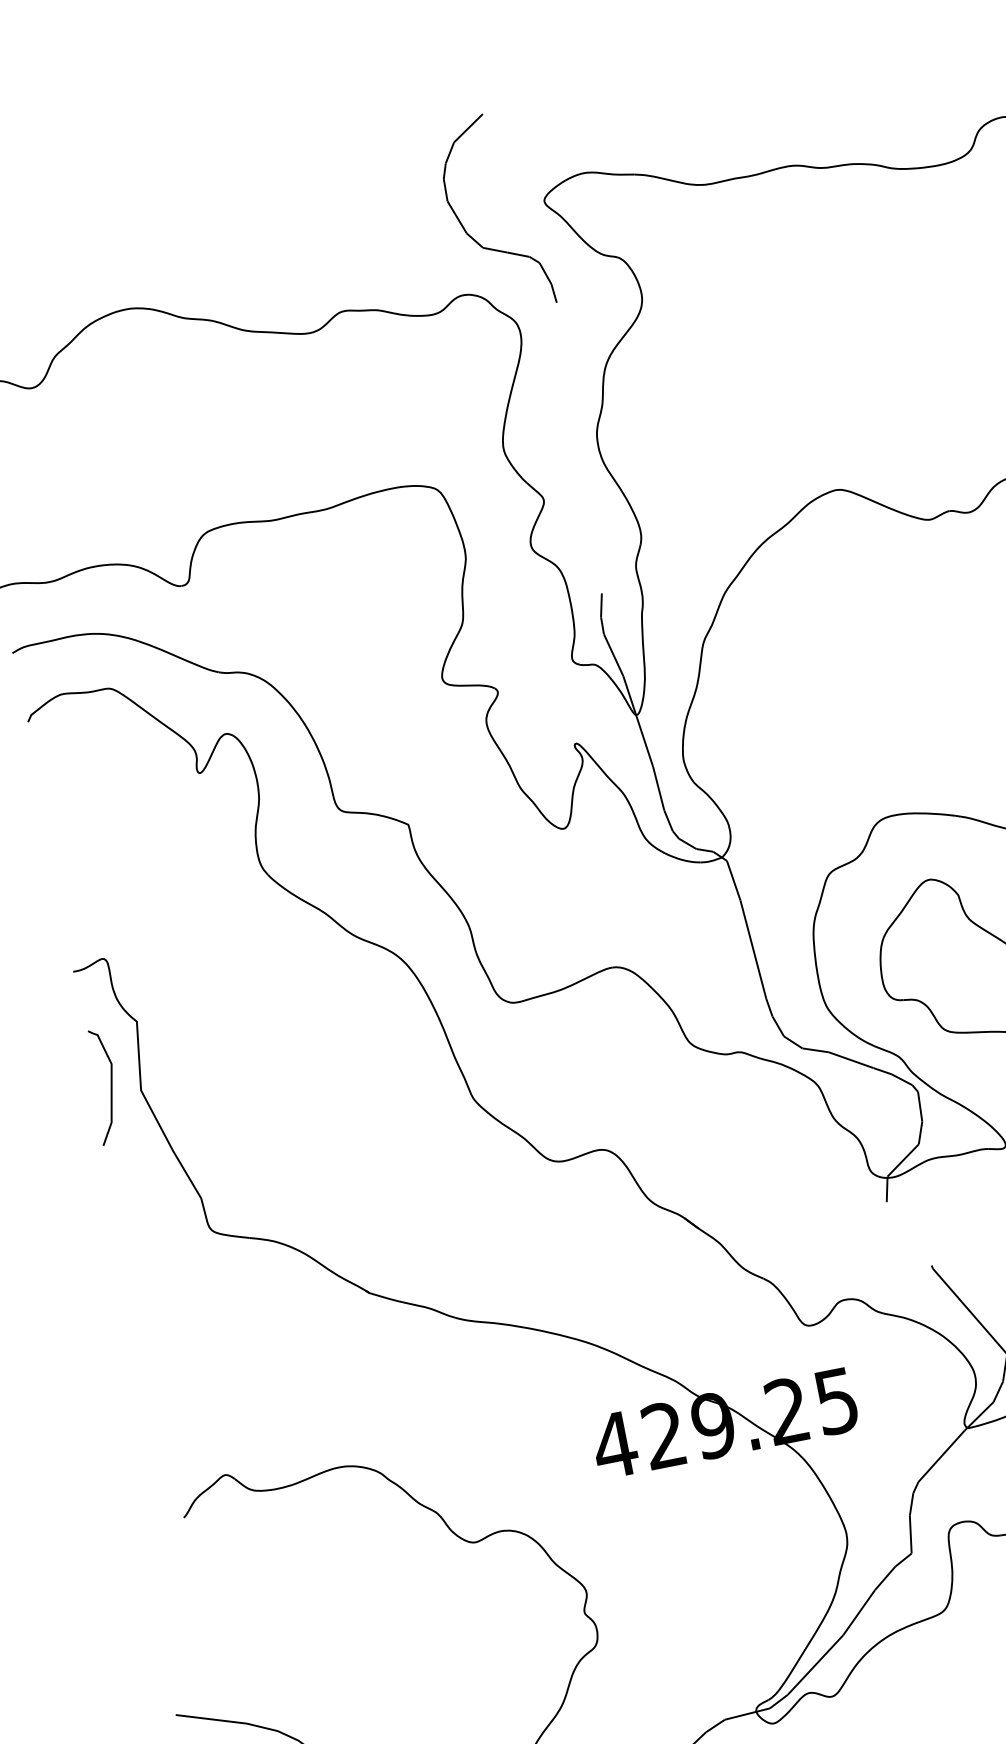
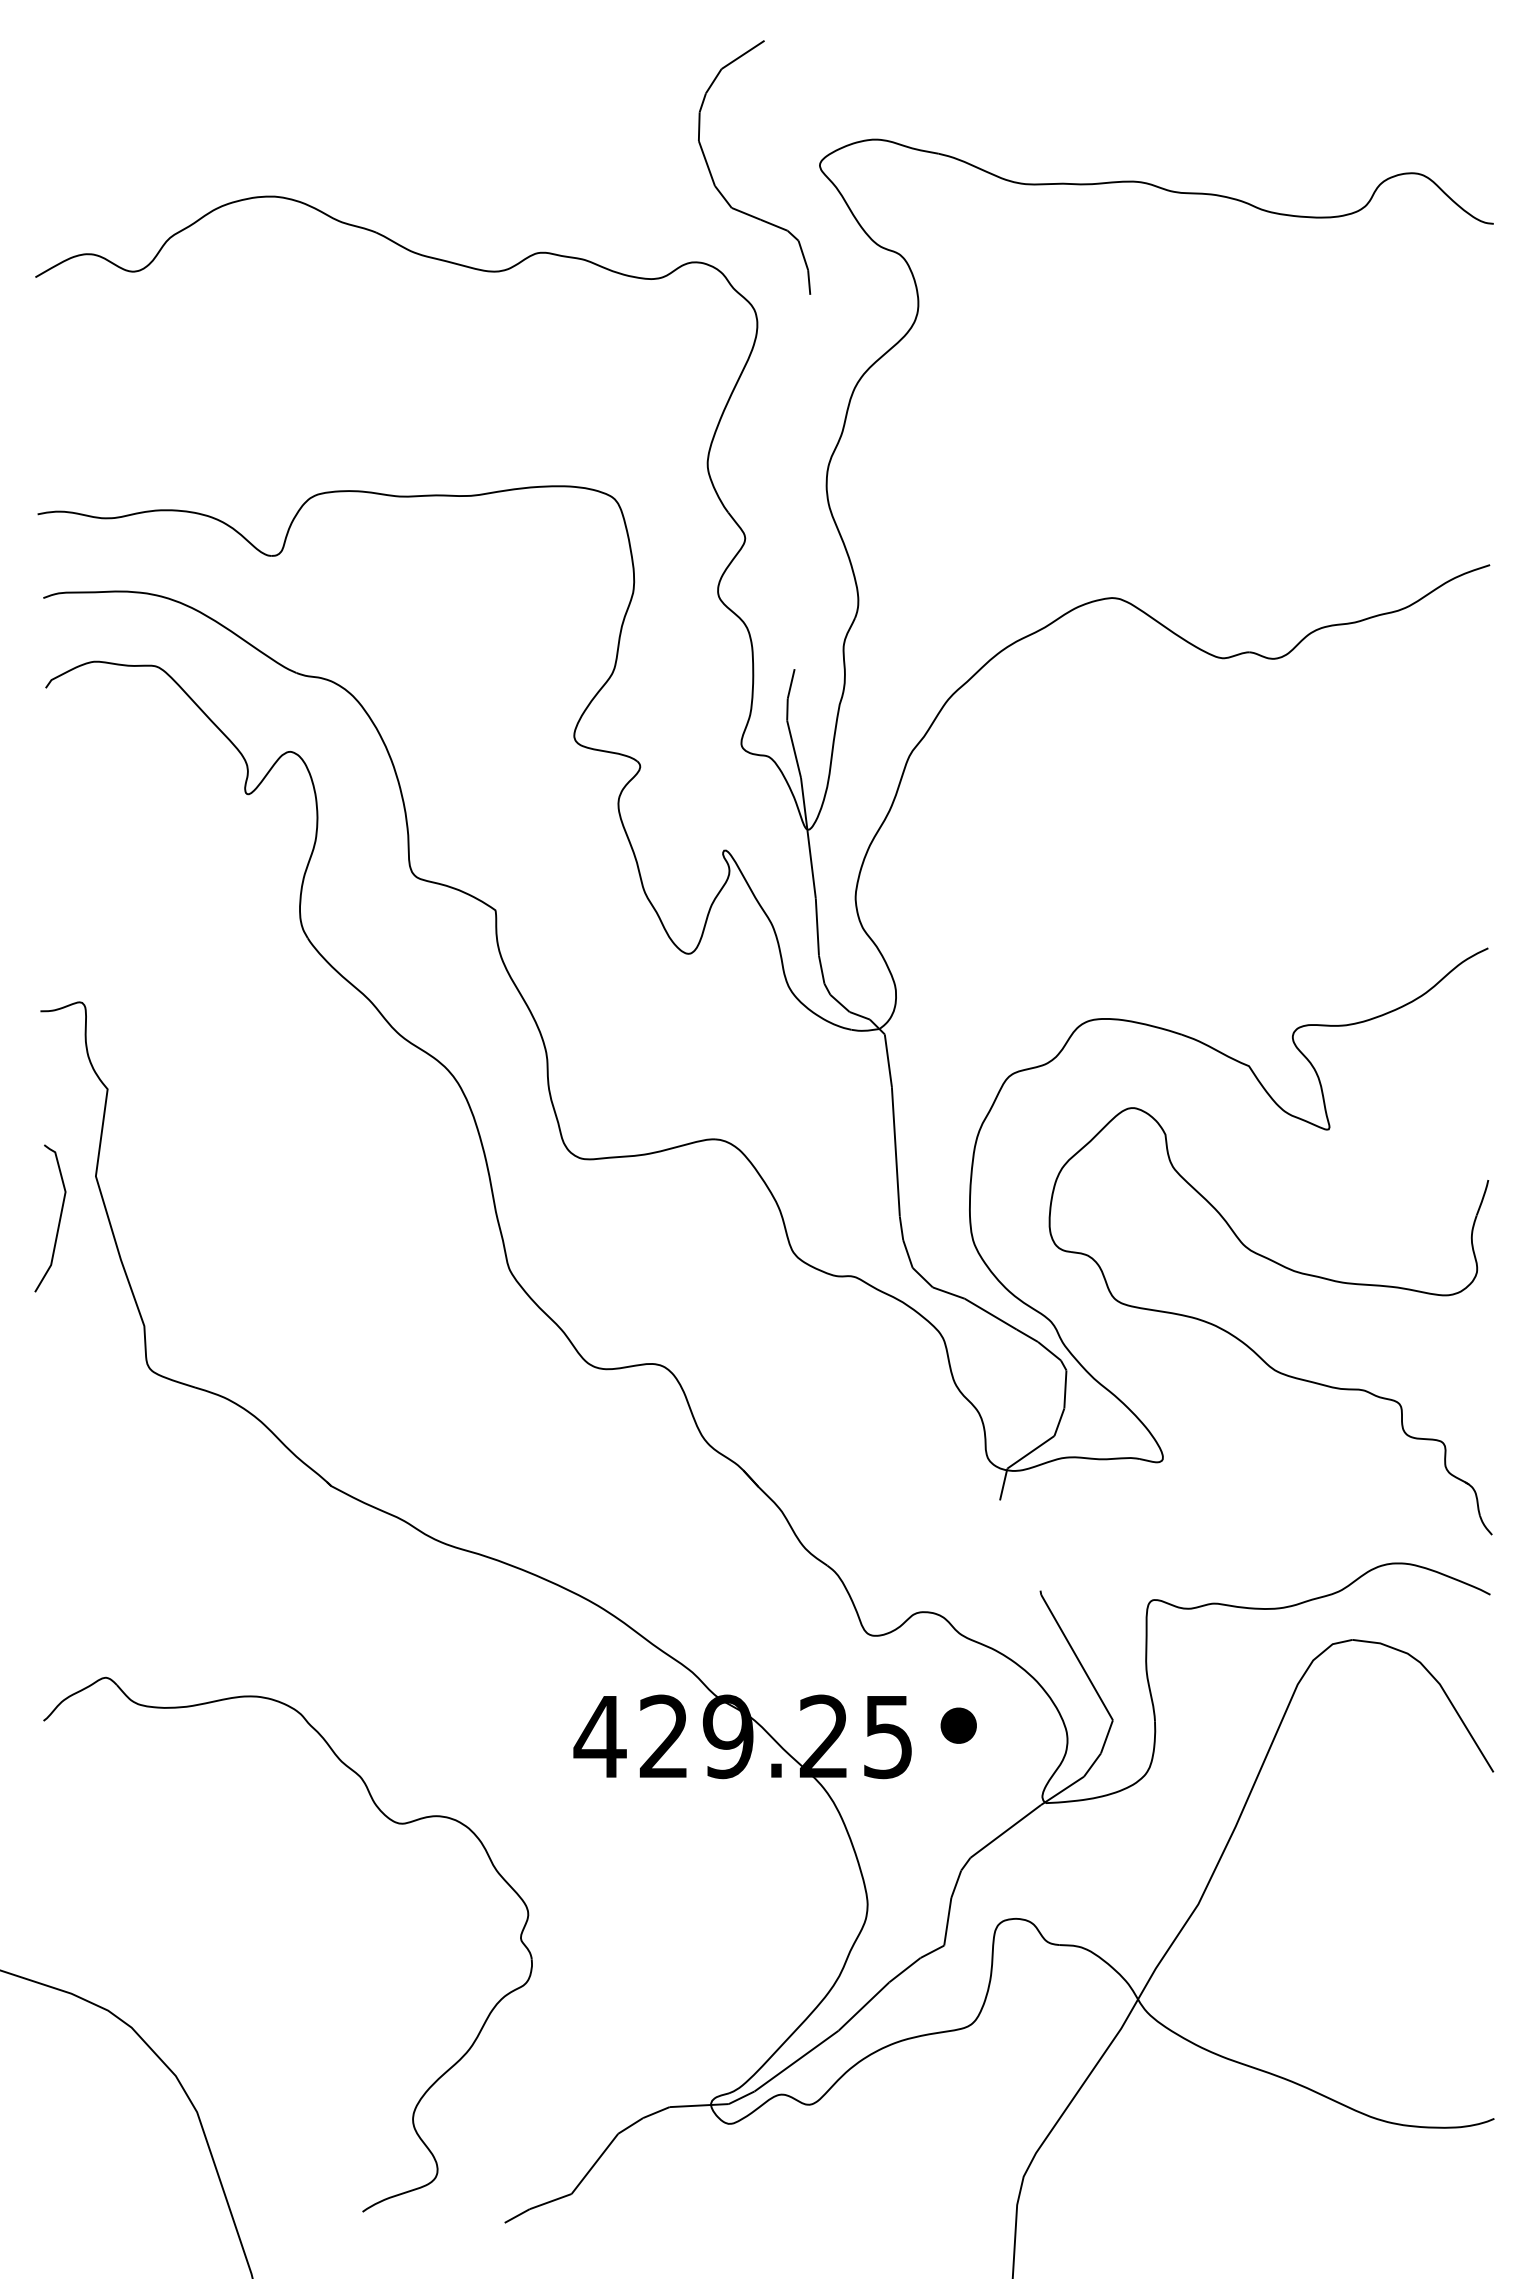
curve: (110, 1087) -> (58, 1221), moved
part: (889, 1381) -> (958, 1725), added

